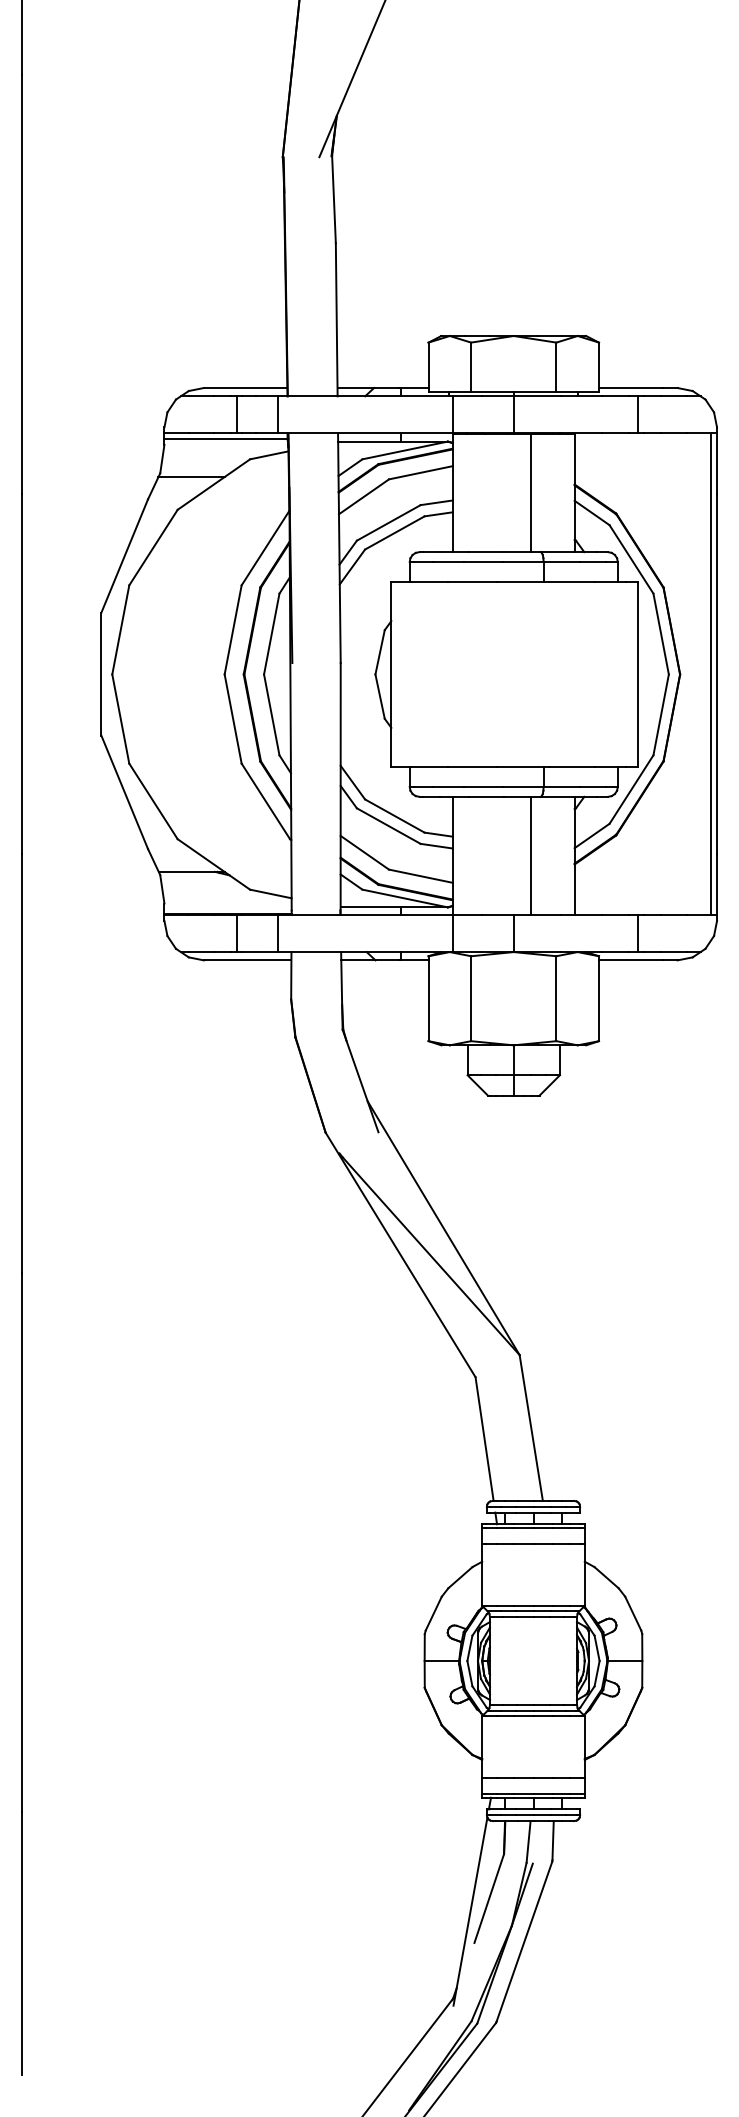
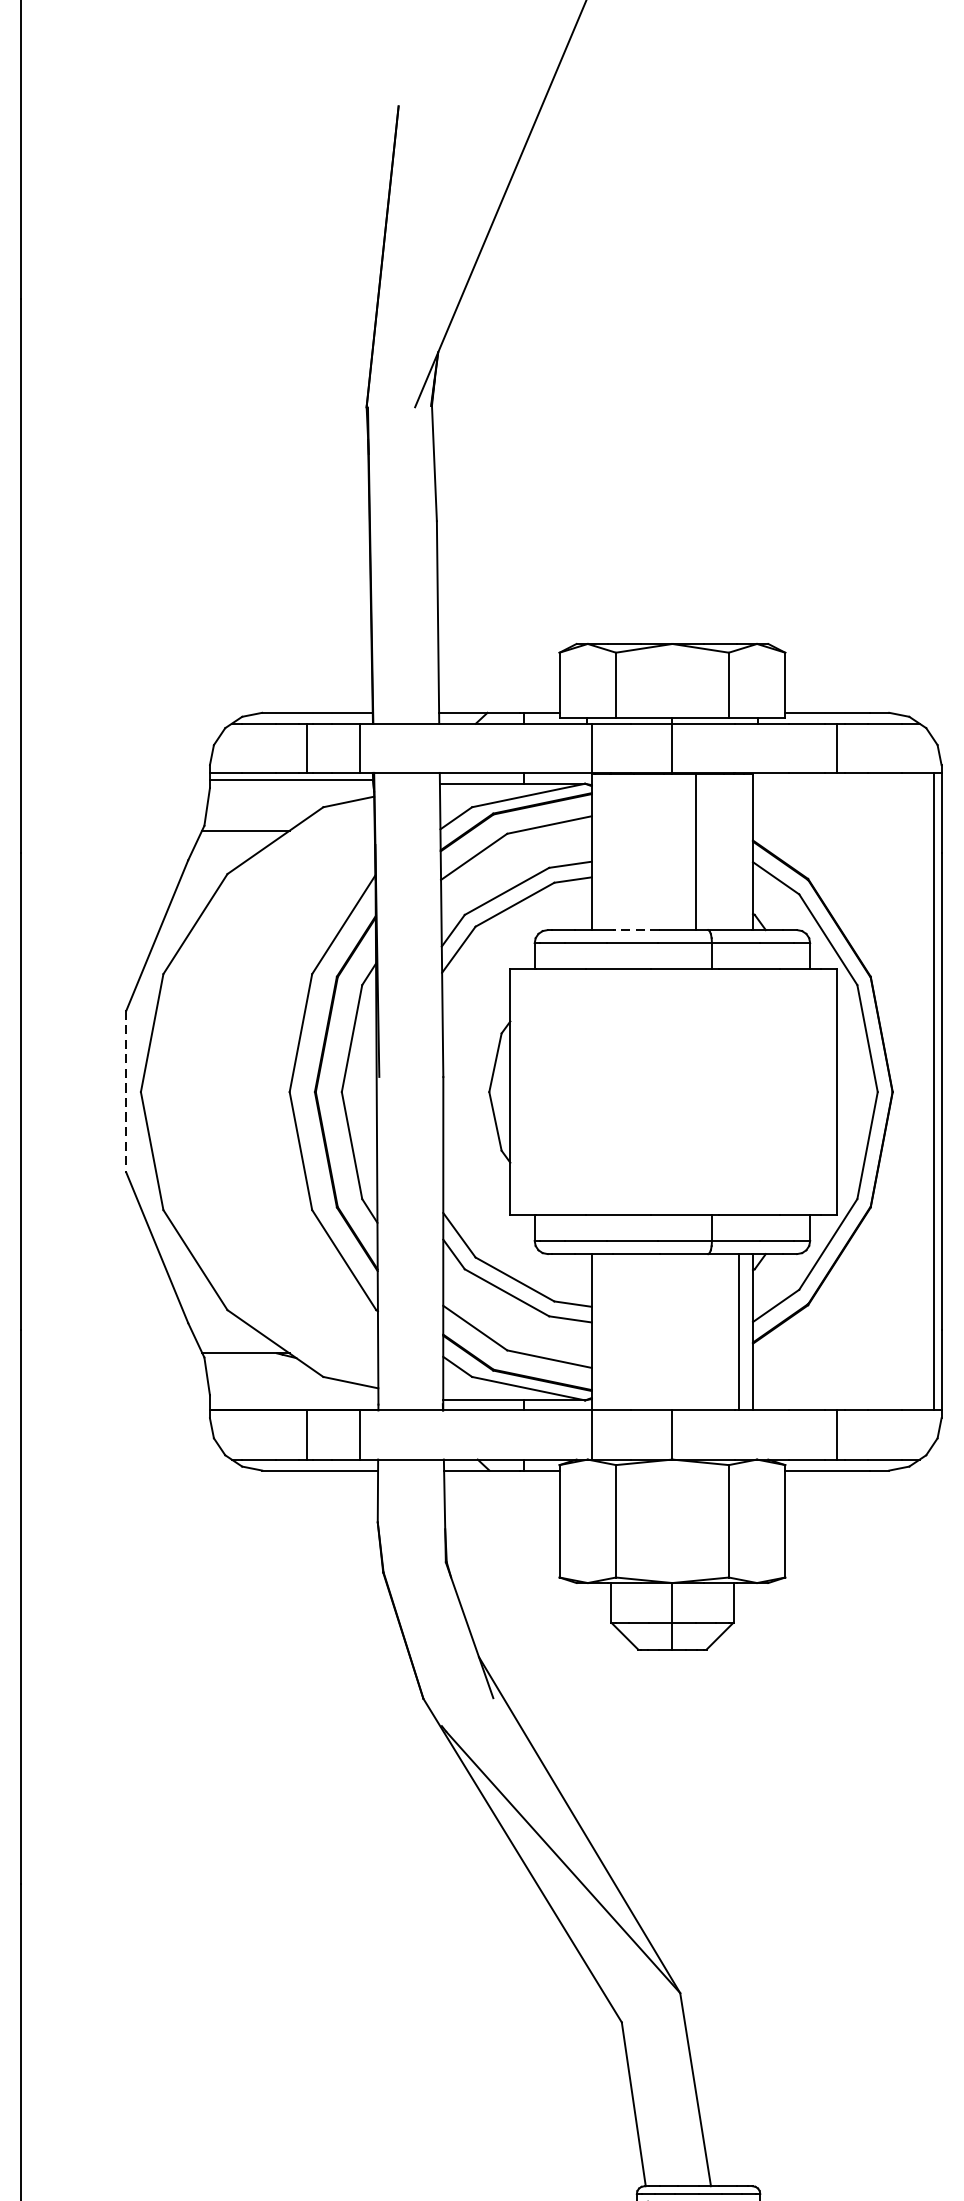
line: (486, 552) -> (636, 930), solid -> dashed
line: (101, 674) -> (126, 1092), solid -> dashed
line: (531, 855) -> (739, 1331), moved

